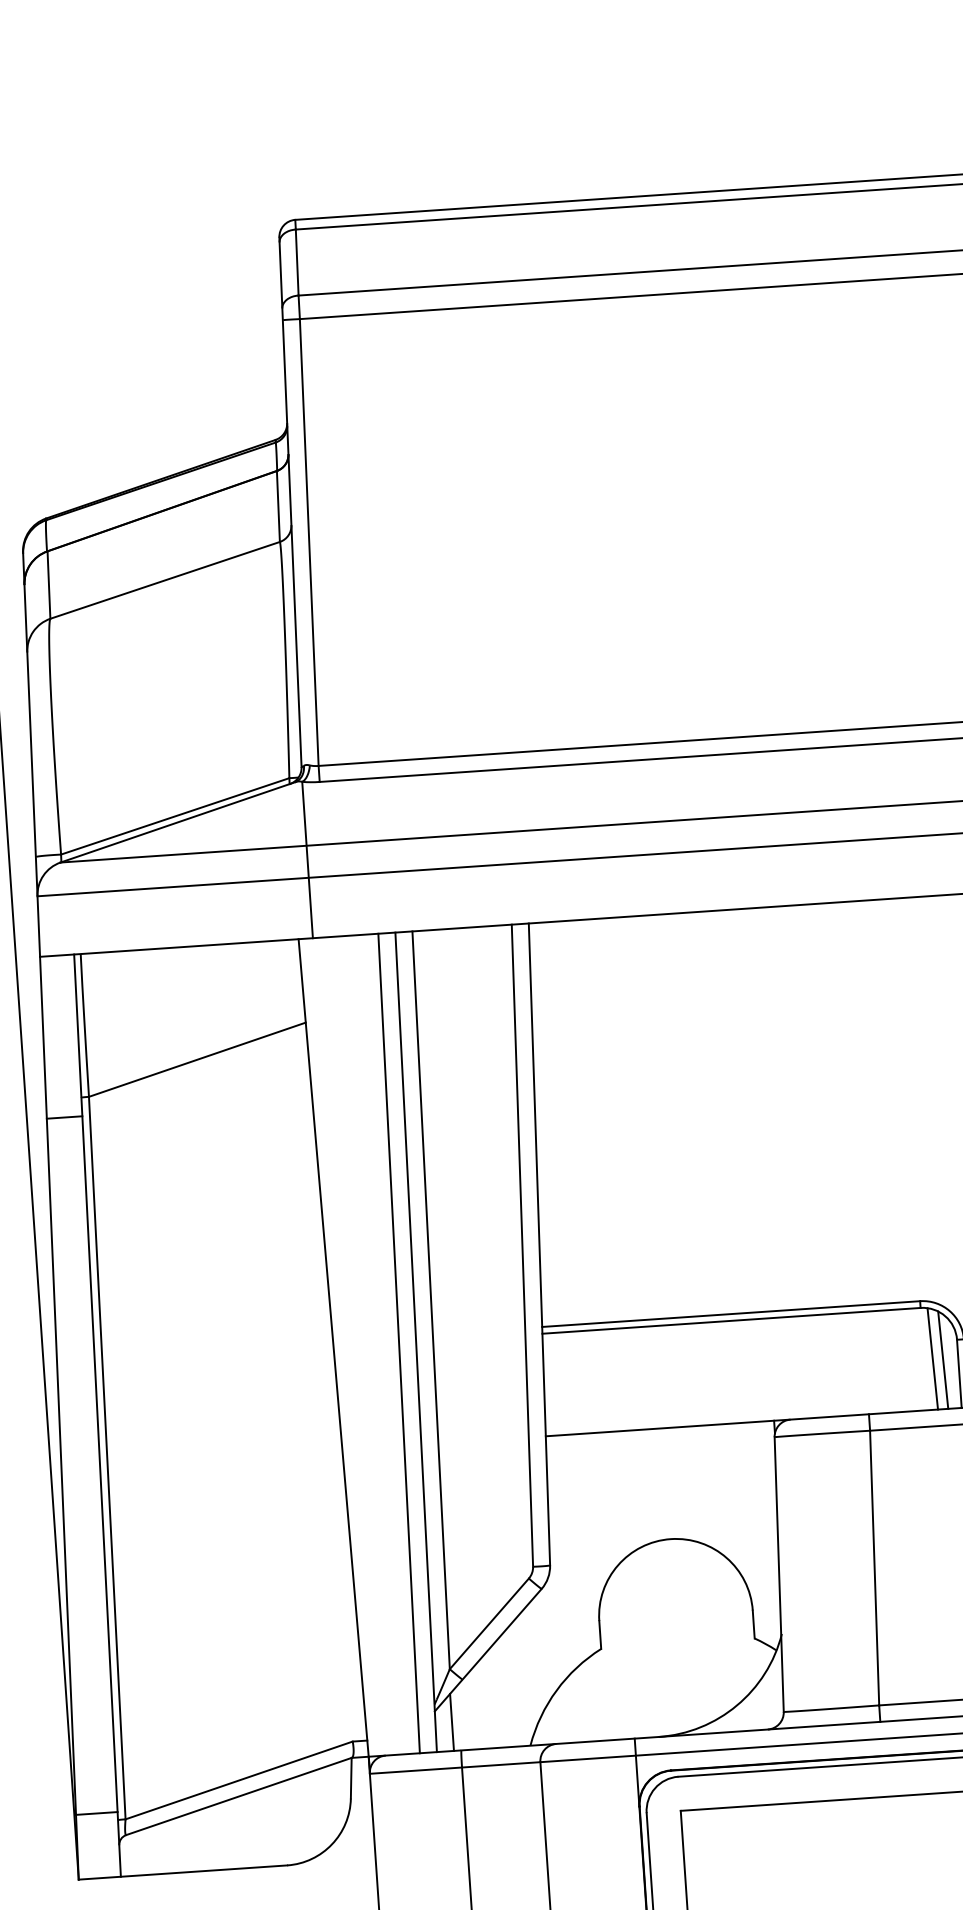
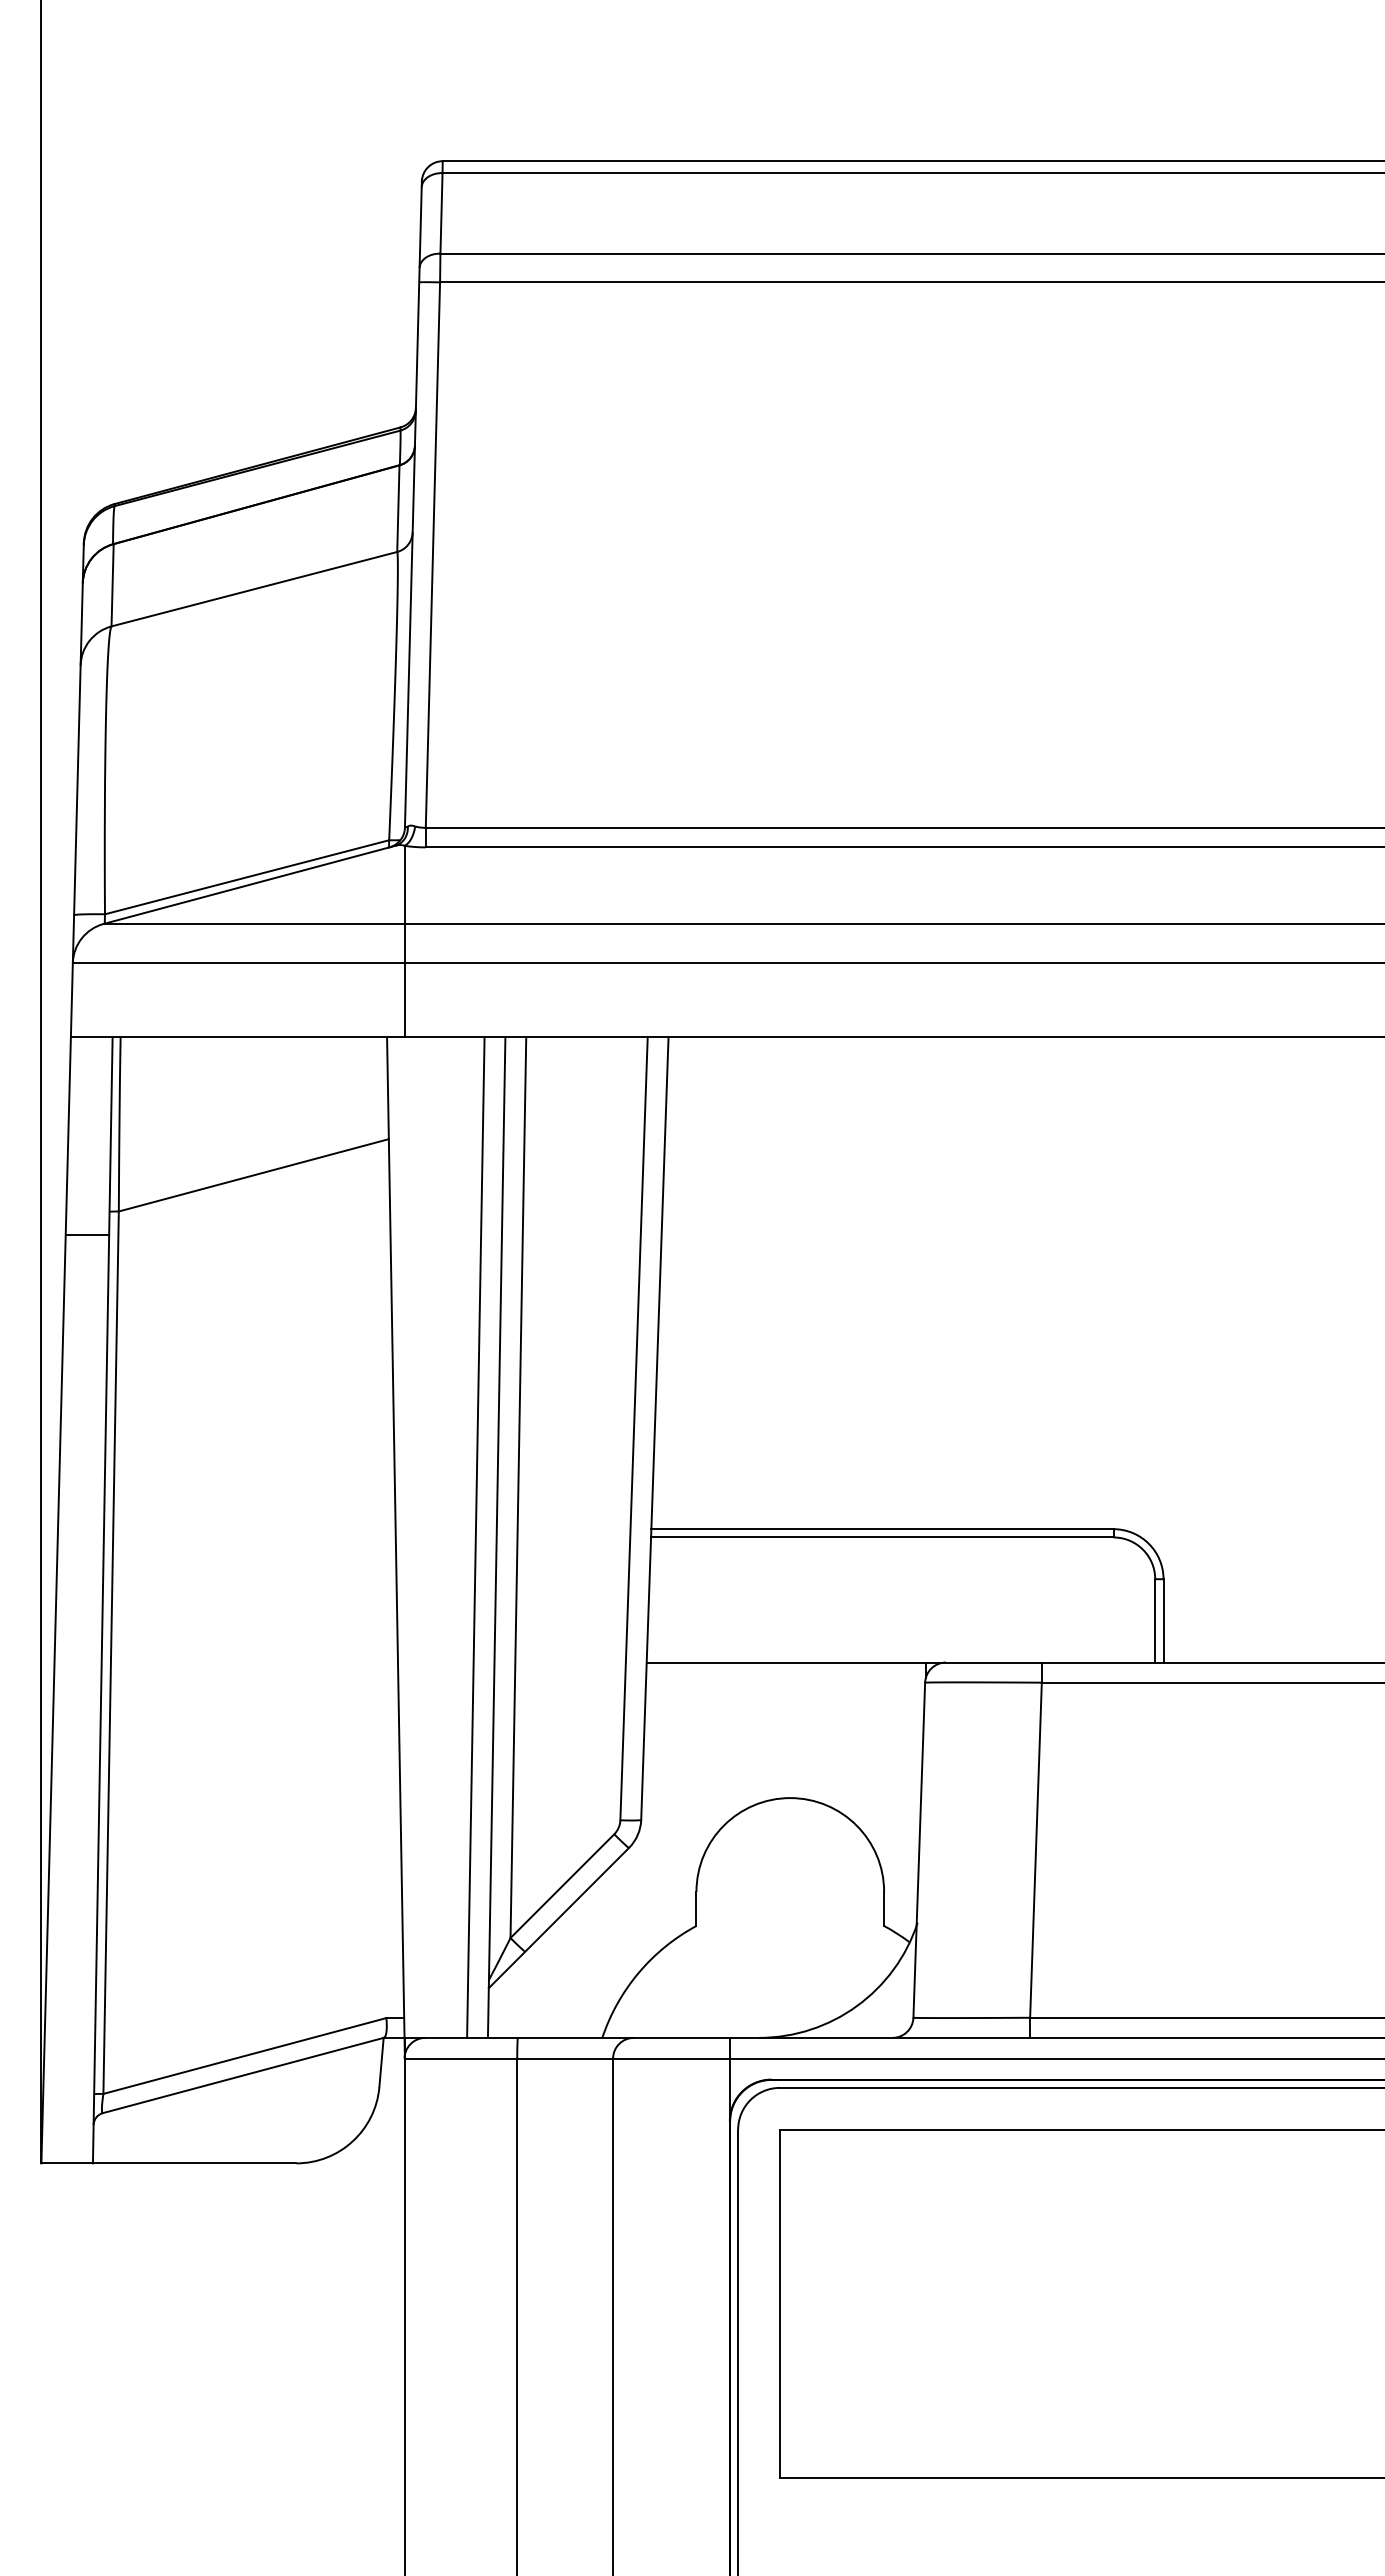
line: (932, 1358) -> (1123, 1600), removed
line: (943, 1359) -> (1136, 1602), removed
line: (451, 1722) -> (508, 2002), removed
line: (96, 1813) -> (68, 2084), removed

